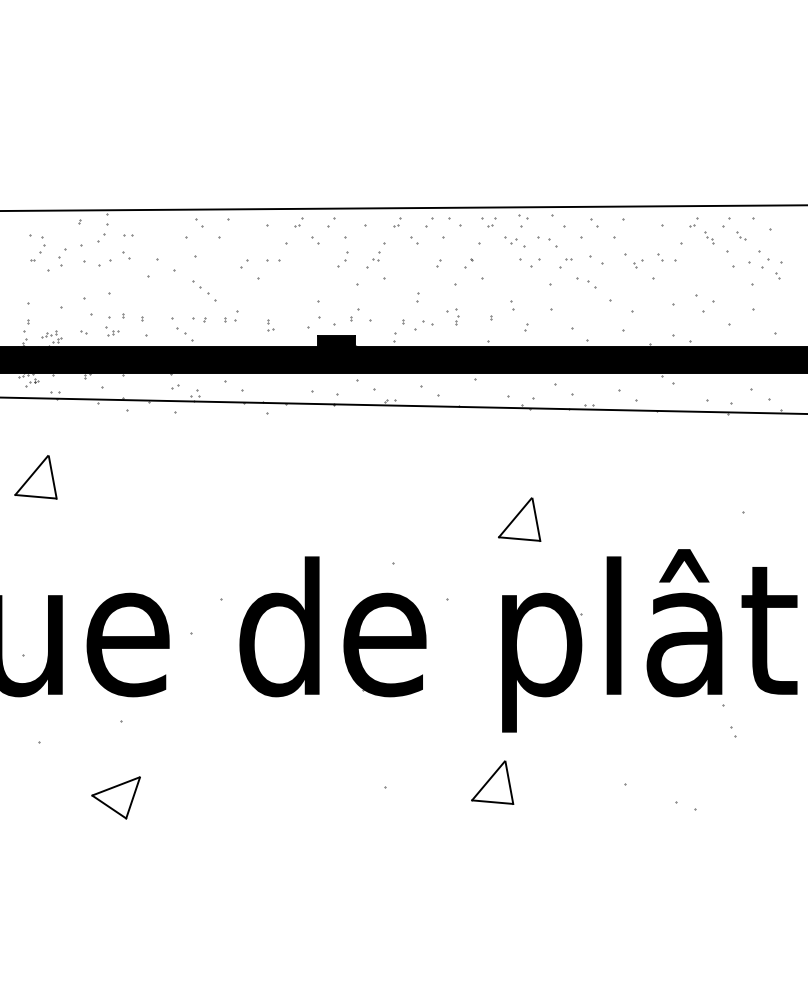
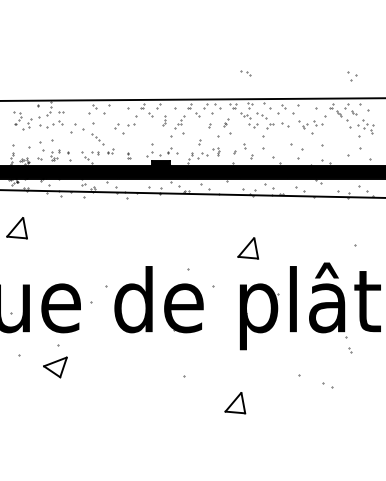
part: (344, 251) -> (164, 120), size x0.6
part: (472, 256) -> (225, 122), size x0.6
part: (585, 283) -> (245, 73), moved
part: (706, 304) -> (352, 76), moved
part: (492, 783) -> (235, 403), moved
part: (116, 798) -> (55, 367), moved

